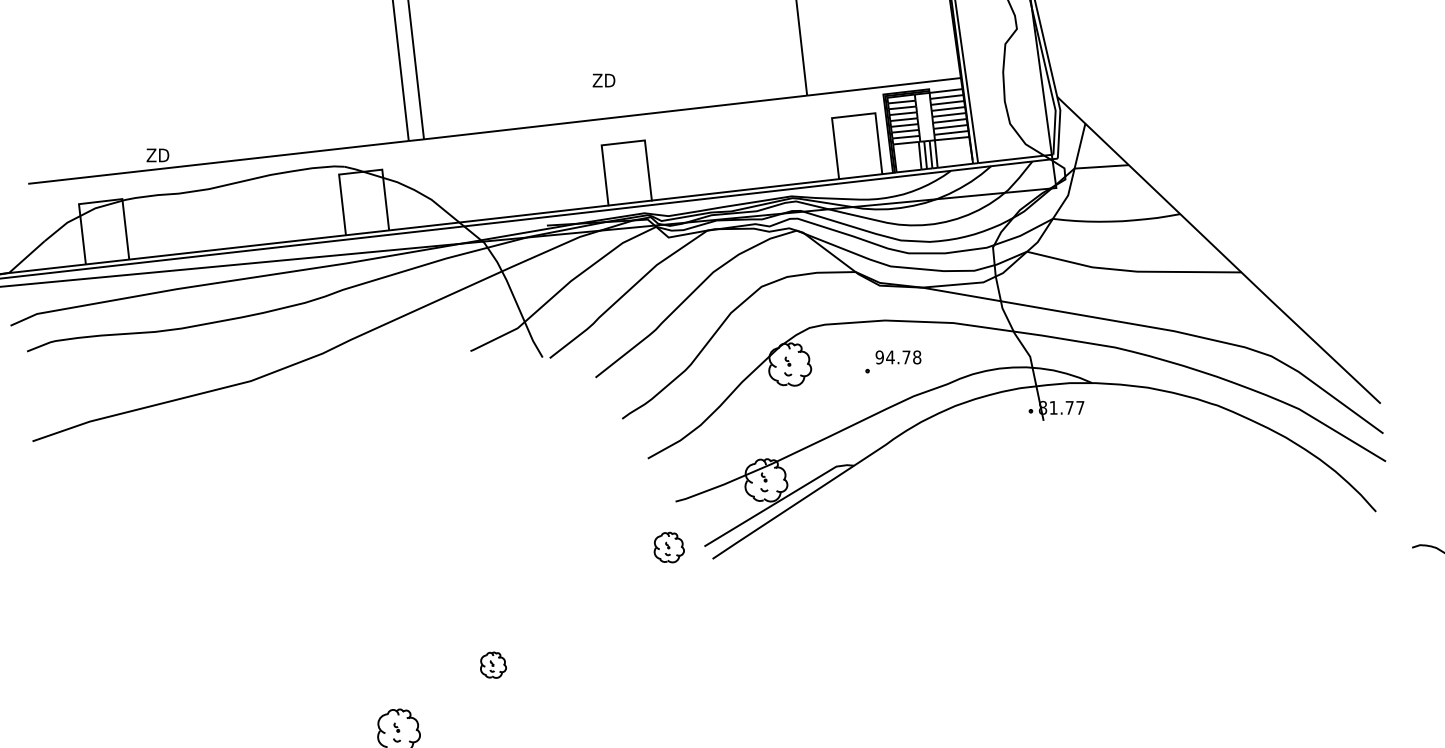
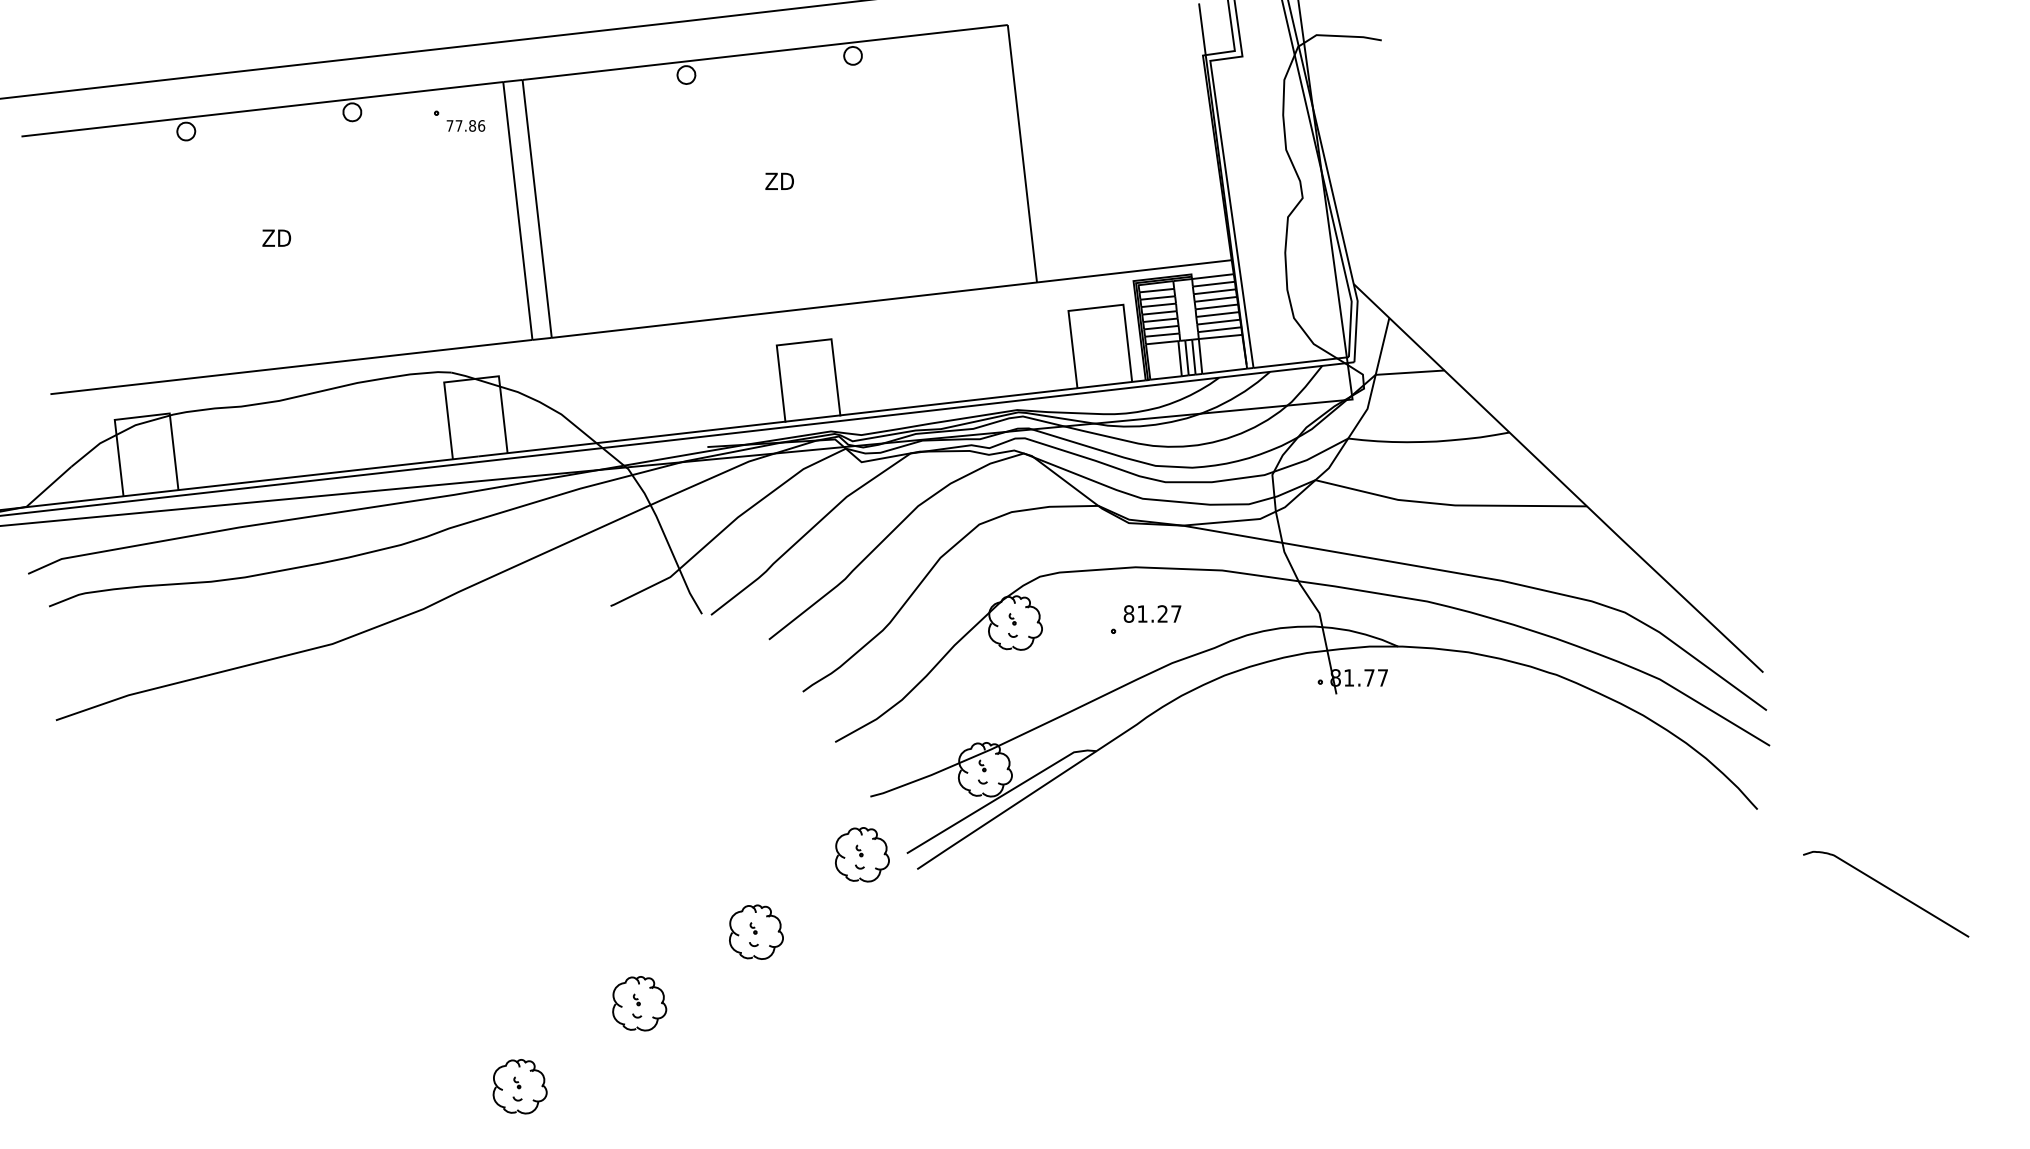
text: (603, 79) -> (779, 180), moved
text: (157, 154) -> (276, 237), moved
text: (898, 357) -> (1152, 613), 94.78 -> 81.27
part: (669, 547) -> (862, 854), size x1.43
part: (585, 608) -> (756, 931), added
part: (493, 664) -> (639, 1003), size x1.67

